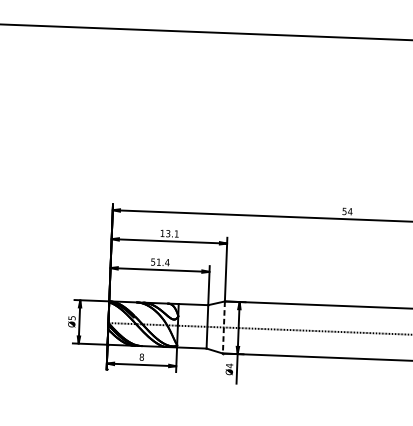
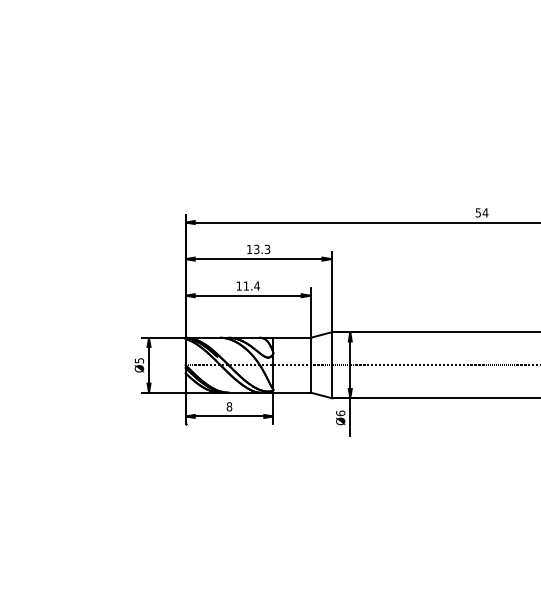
text: (176, 234) -> (267, 249), 13.1 -> 13.3
text: (152, 261) -> (238, 285), 51.4 -> 11.4
line: (223, 327) -> (331, 365), dashed -> solid
text: (229, 365) -> (340, 413), Ø4 -> Ø6

